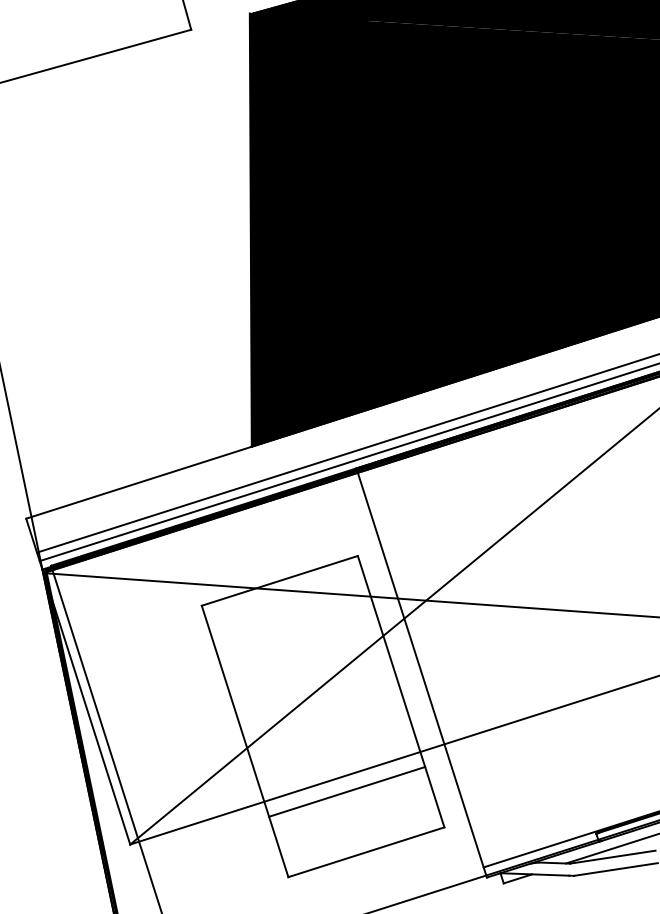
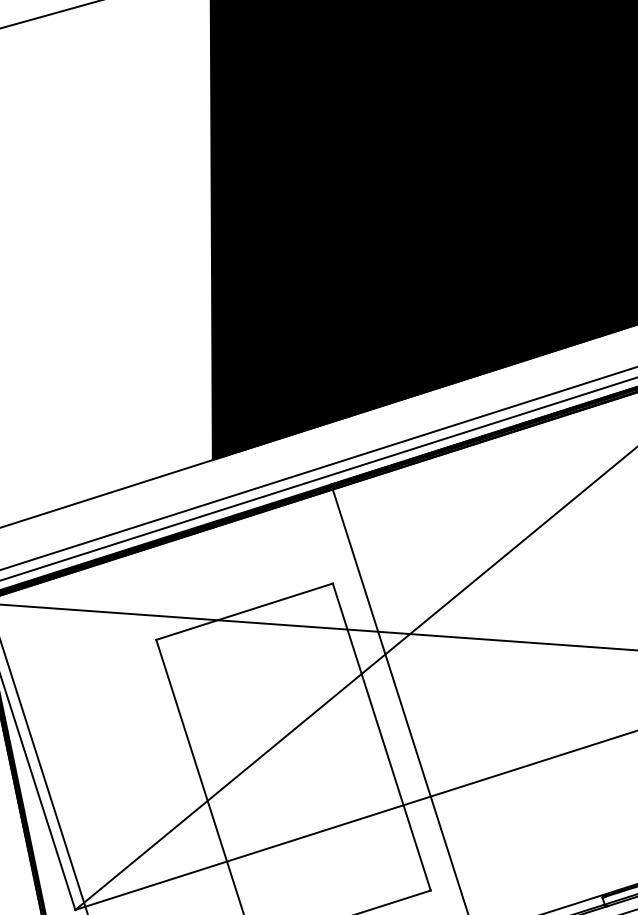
line: (347, 791) -> (321, 849), removed

